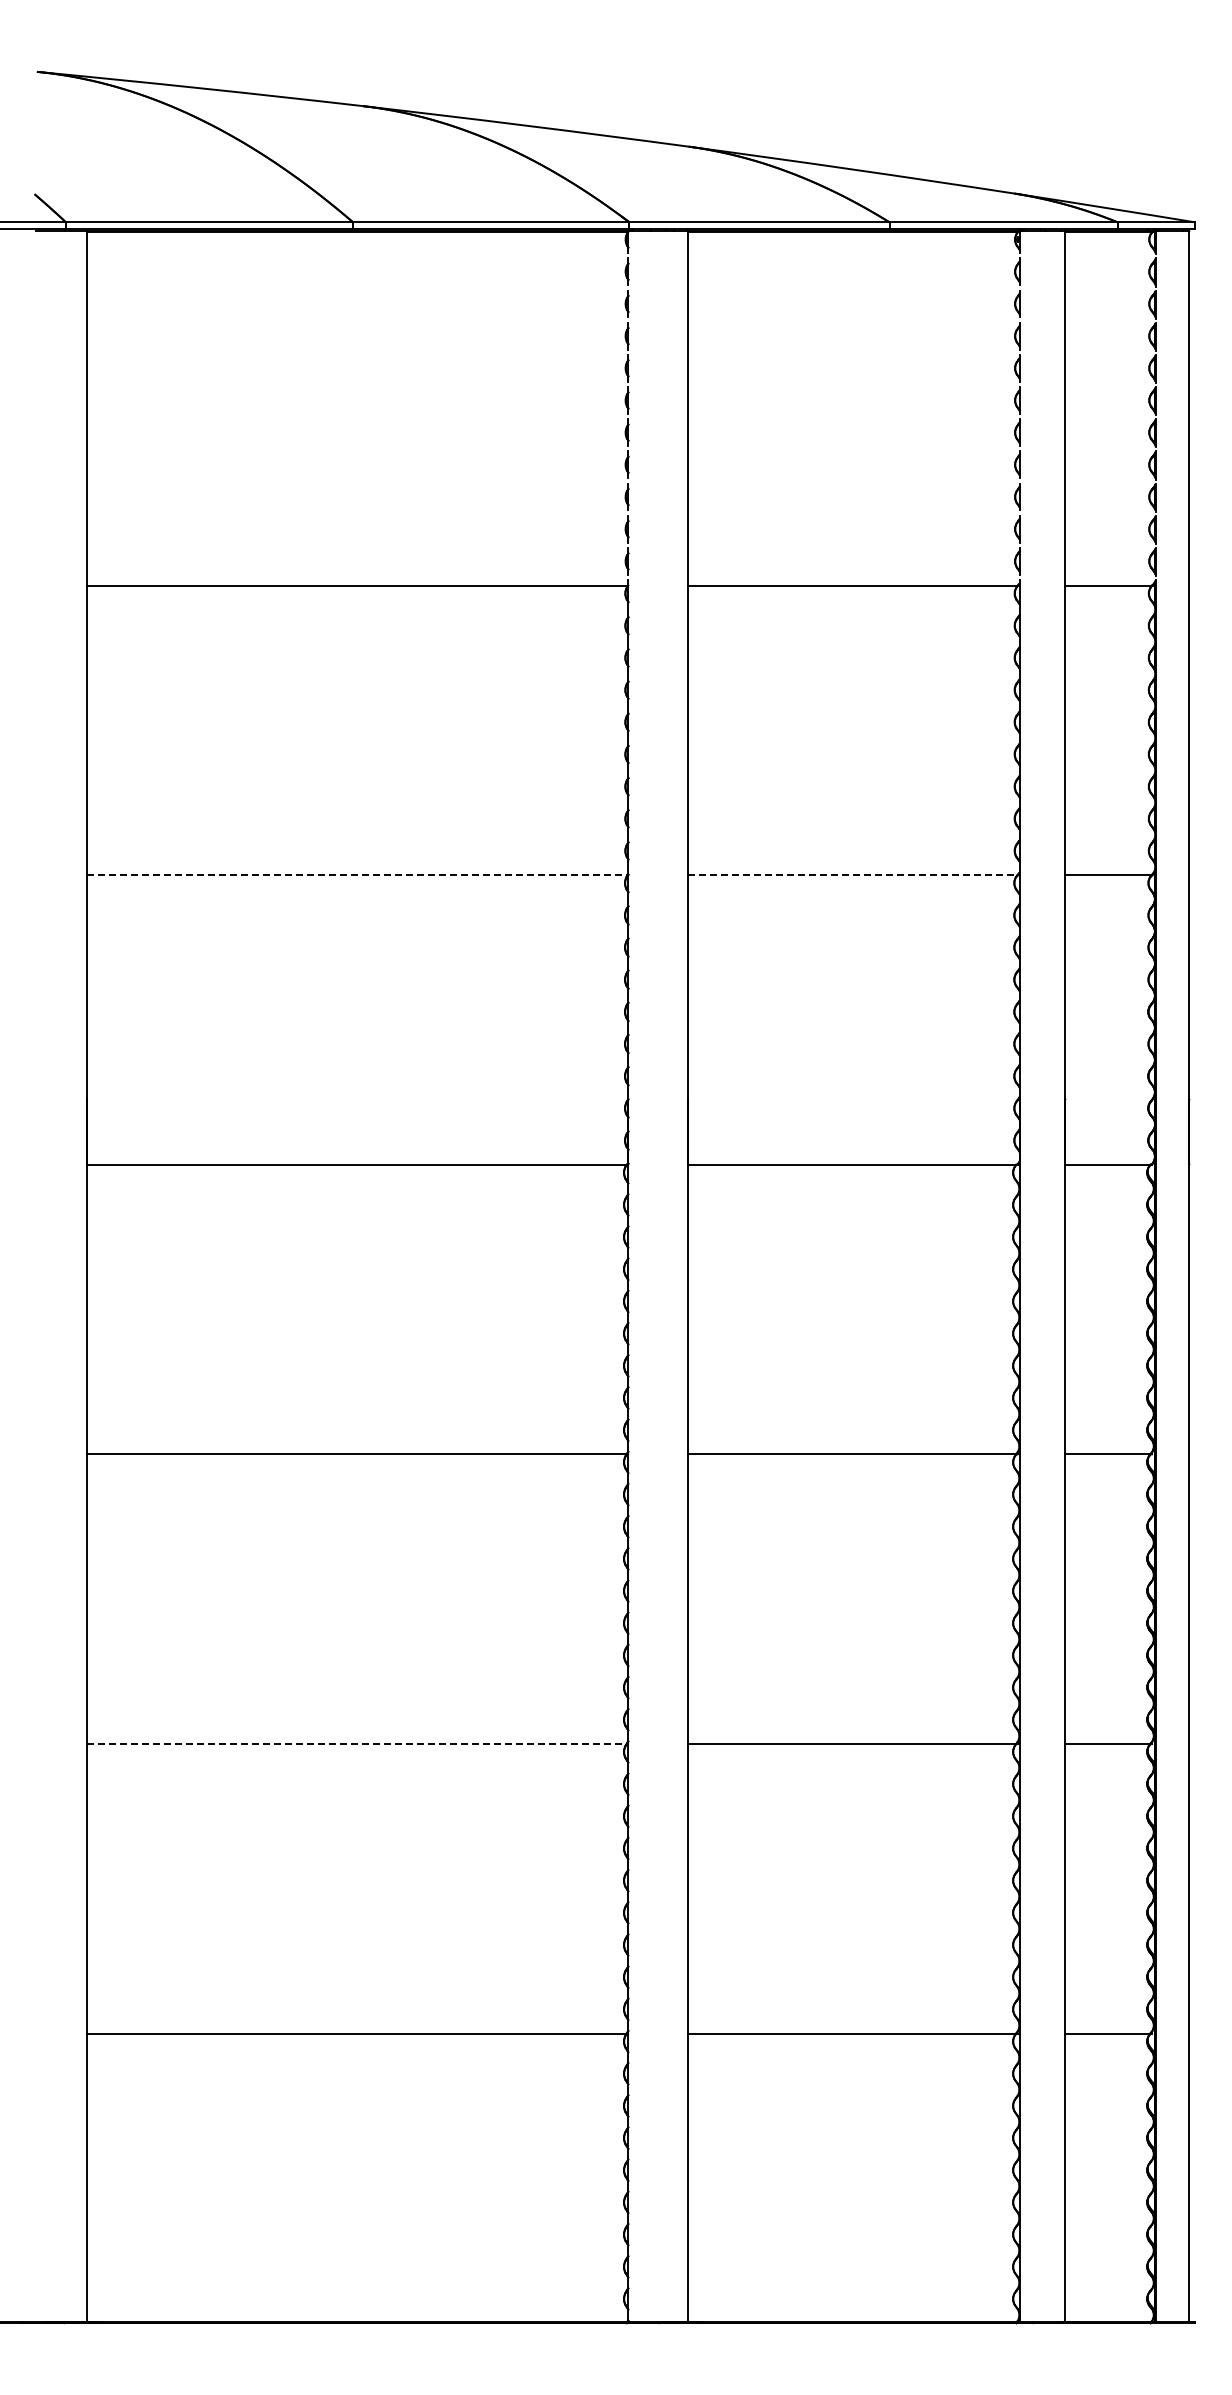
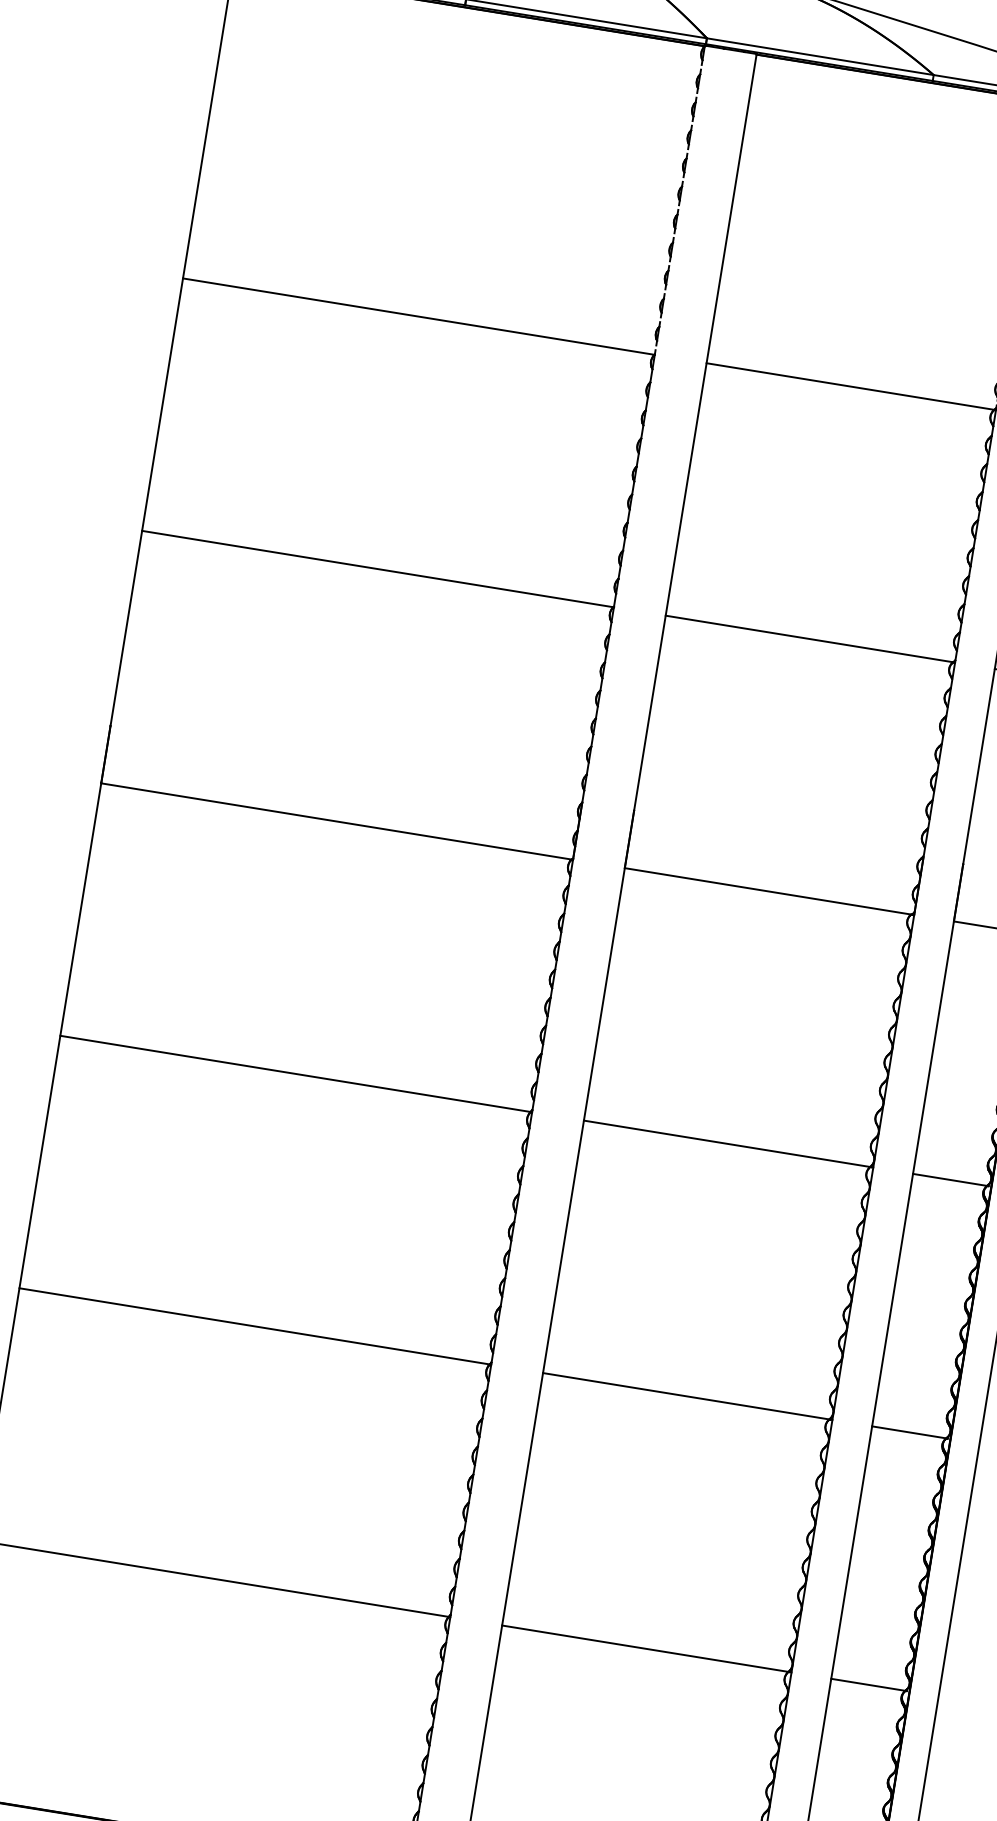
line: (357, 875) -> (377, 569), dashed -> solid
line: (853, 875) -> (810, 639), dashed -> solid
line: (358, 1743) -> (256, 1326), dashed -> solid

